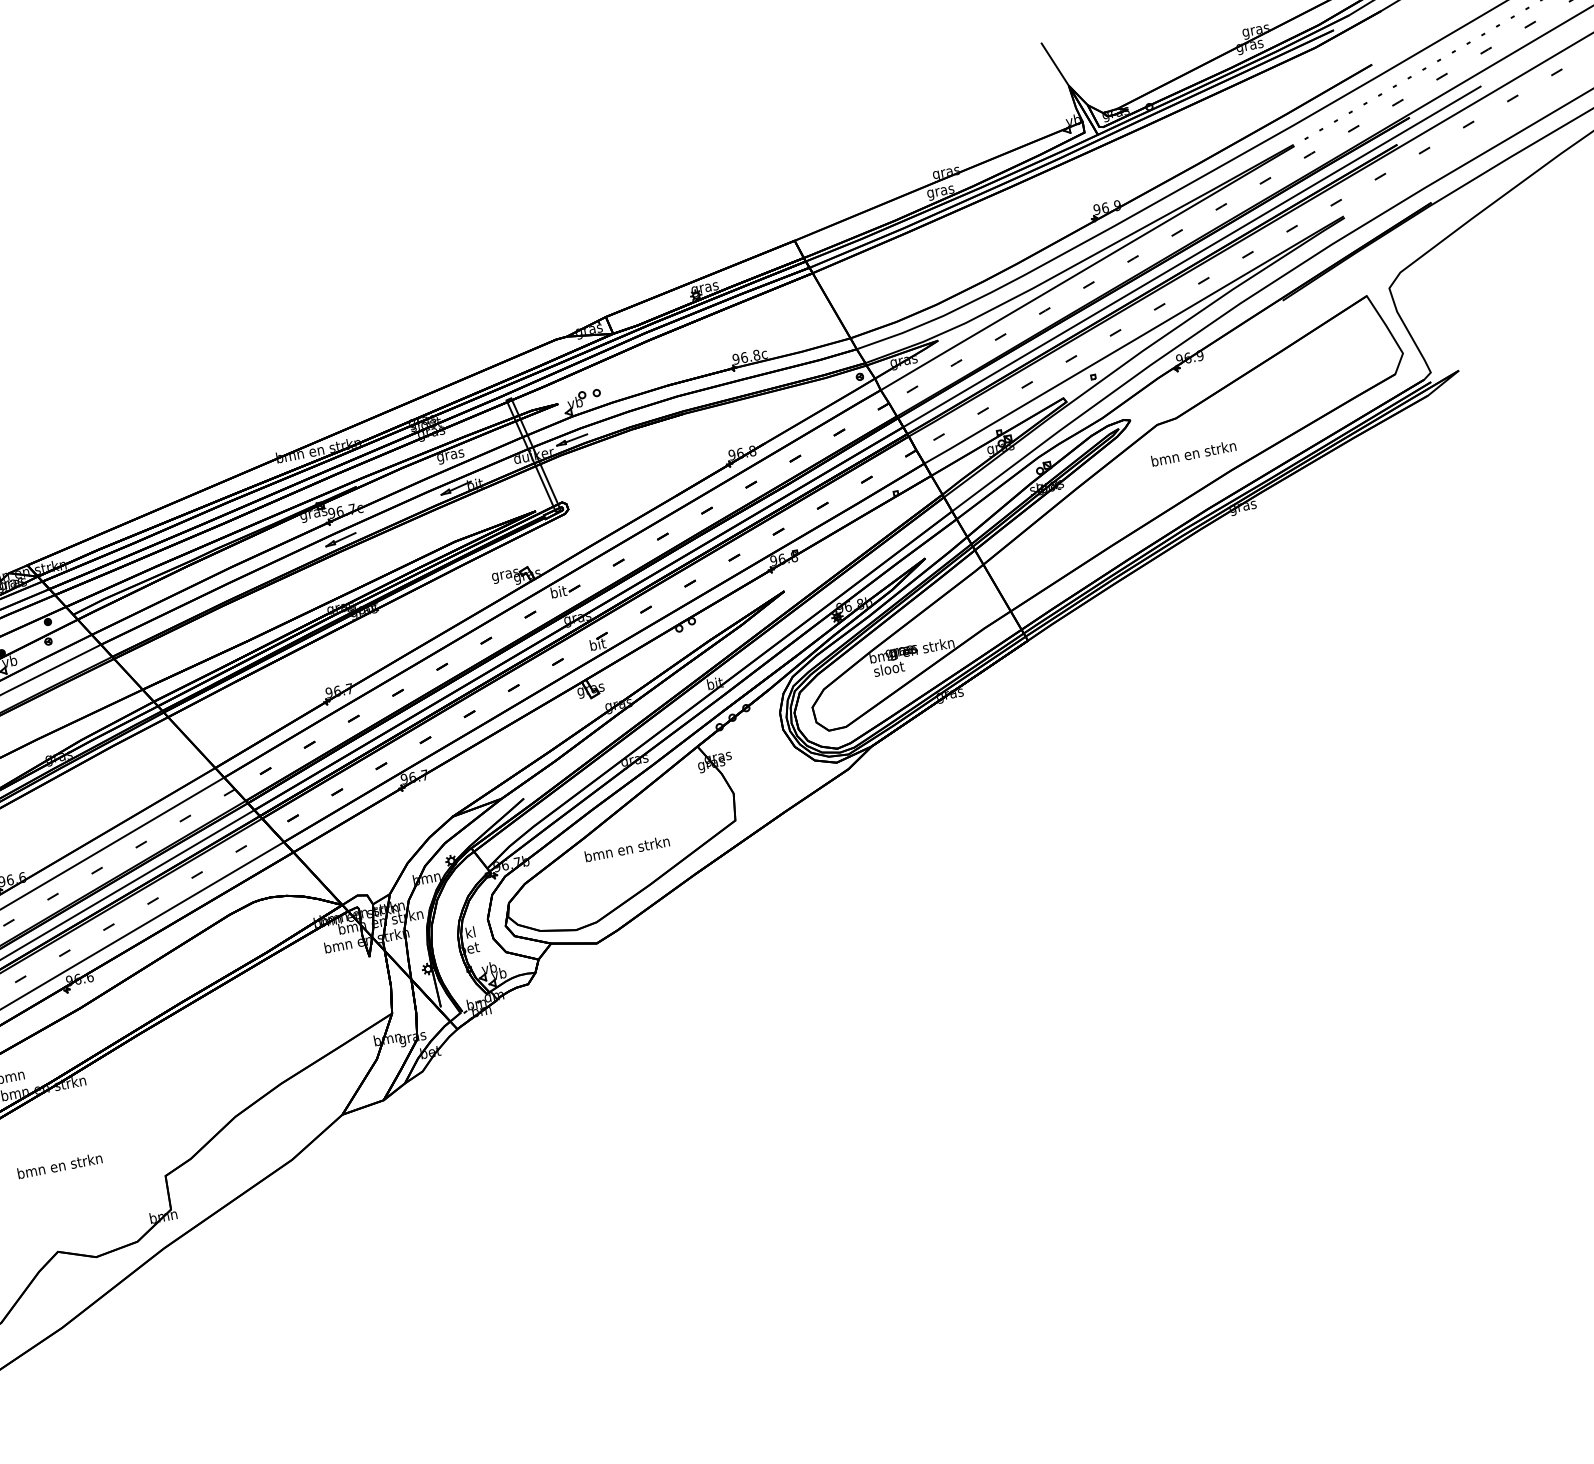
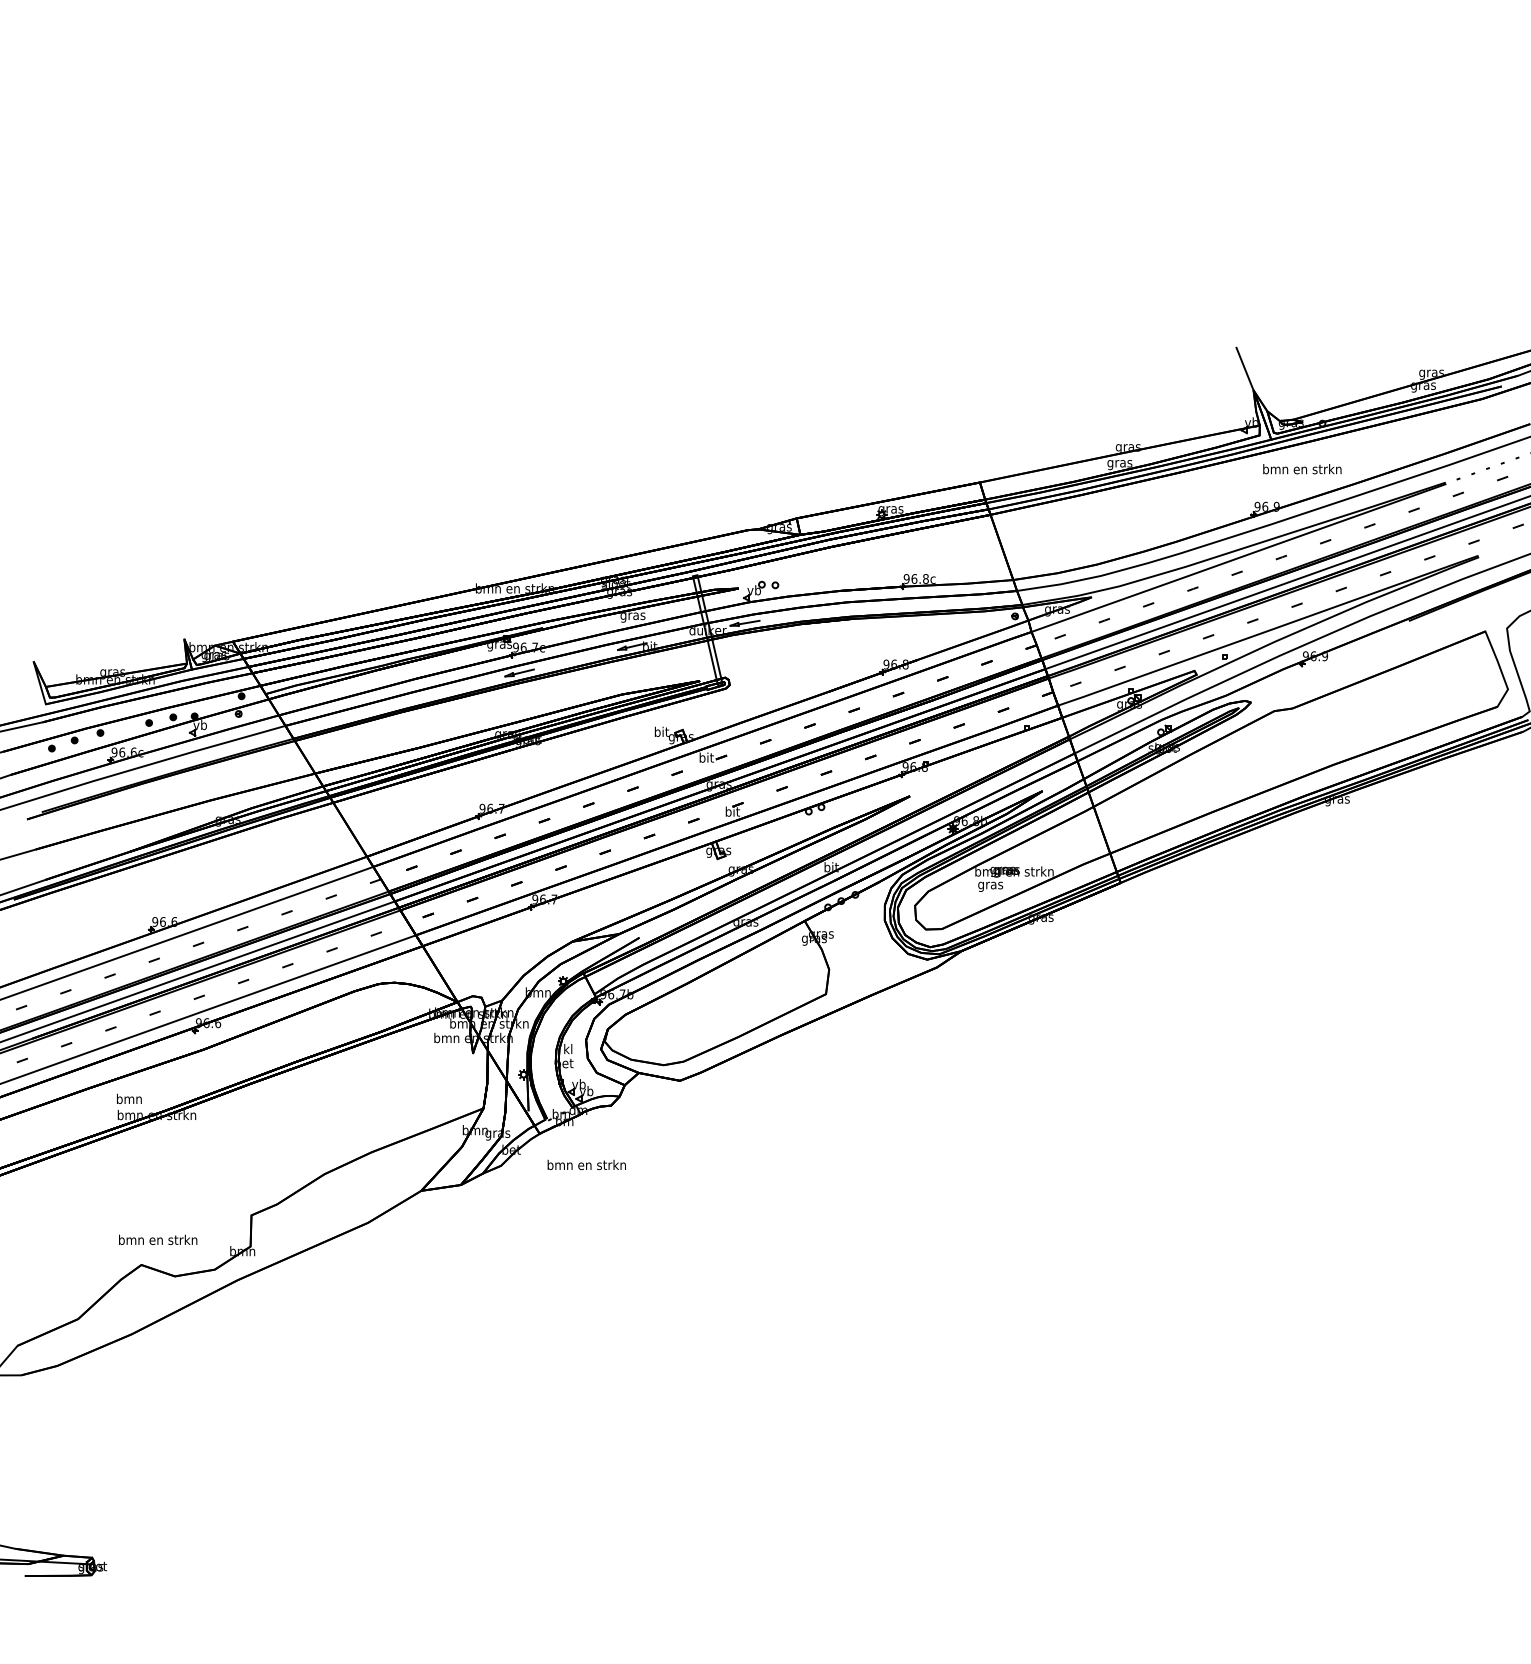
text: (1194, 453) -> (1302, 469), moved
text: (505, 574) -> (661, 732), gras -> bit
text: (889, 670) -> (990, 885), sloot -> gras
text: (626, 848) -> (586, 1164), moved
text: (60, 1165) -> (158, 1239), moved

